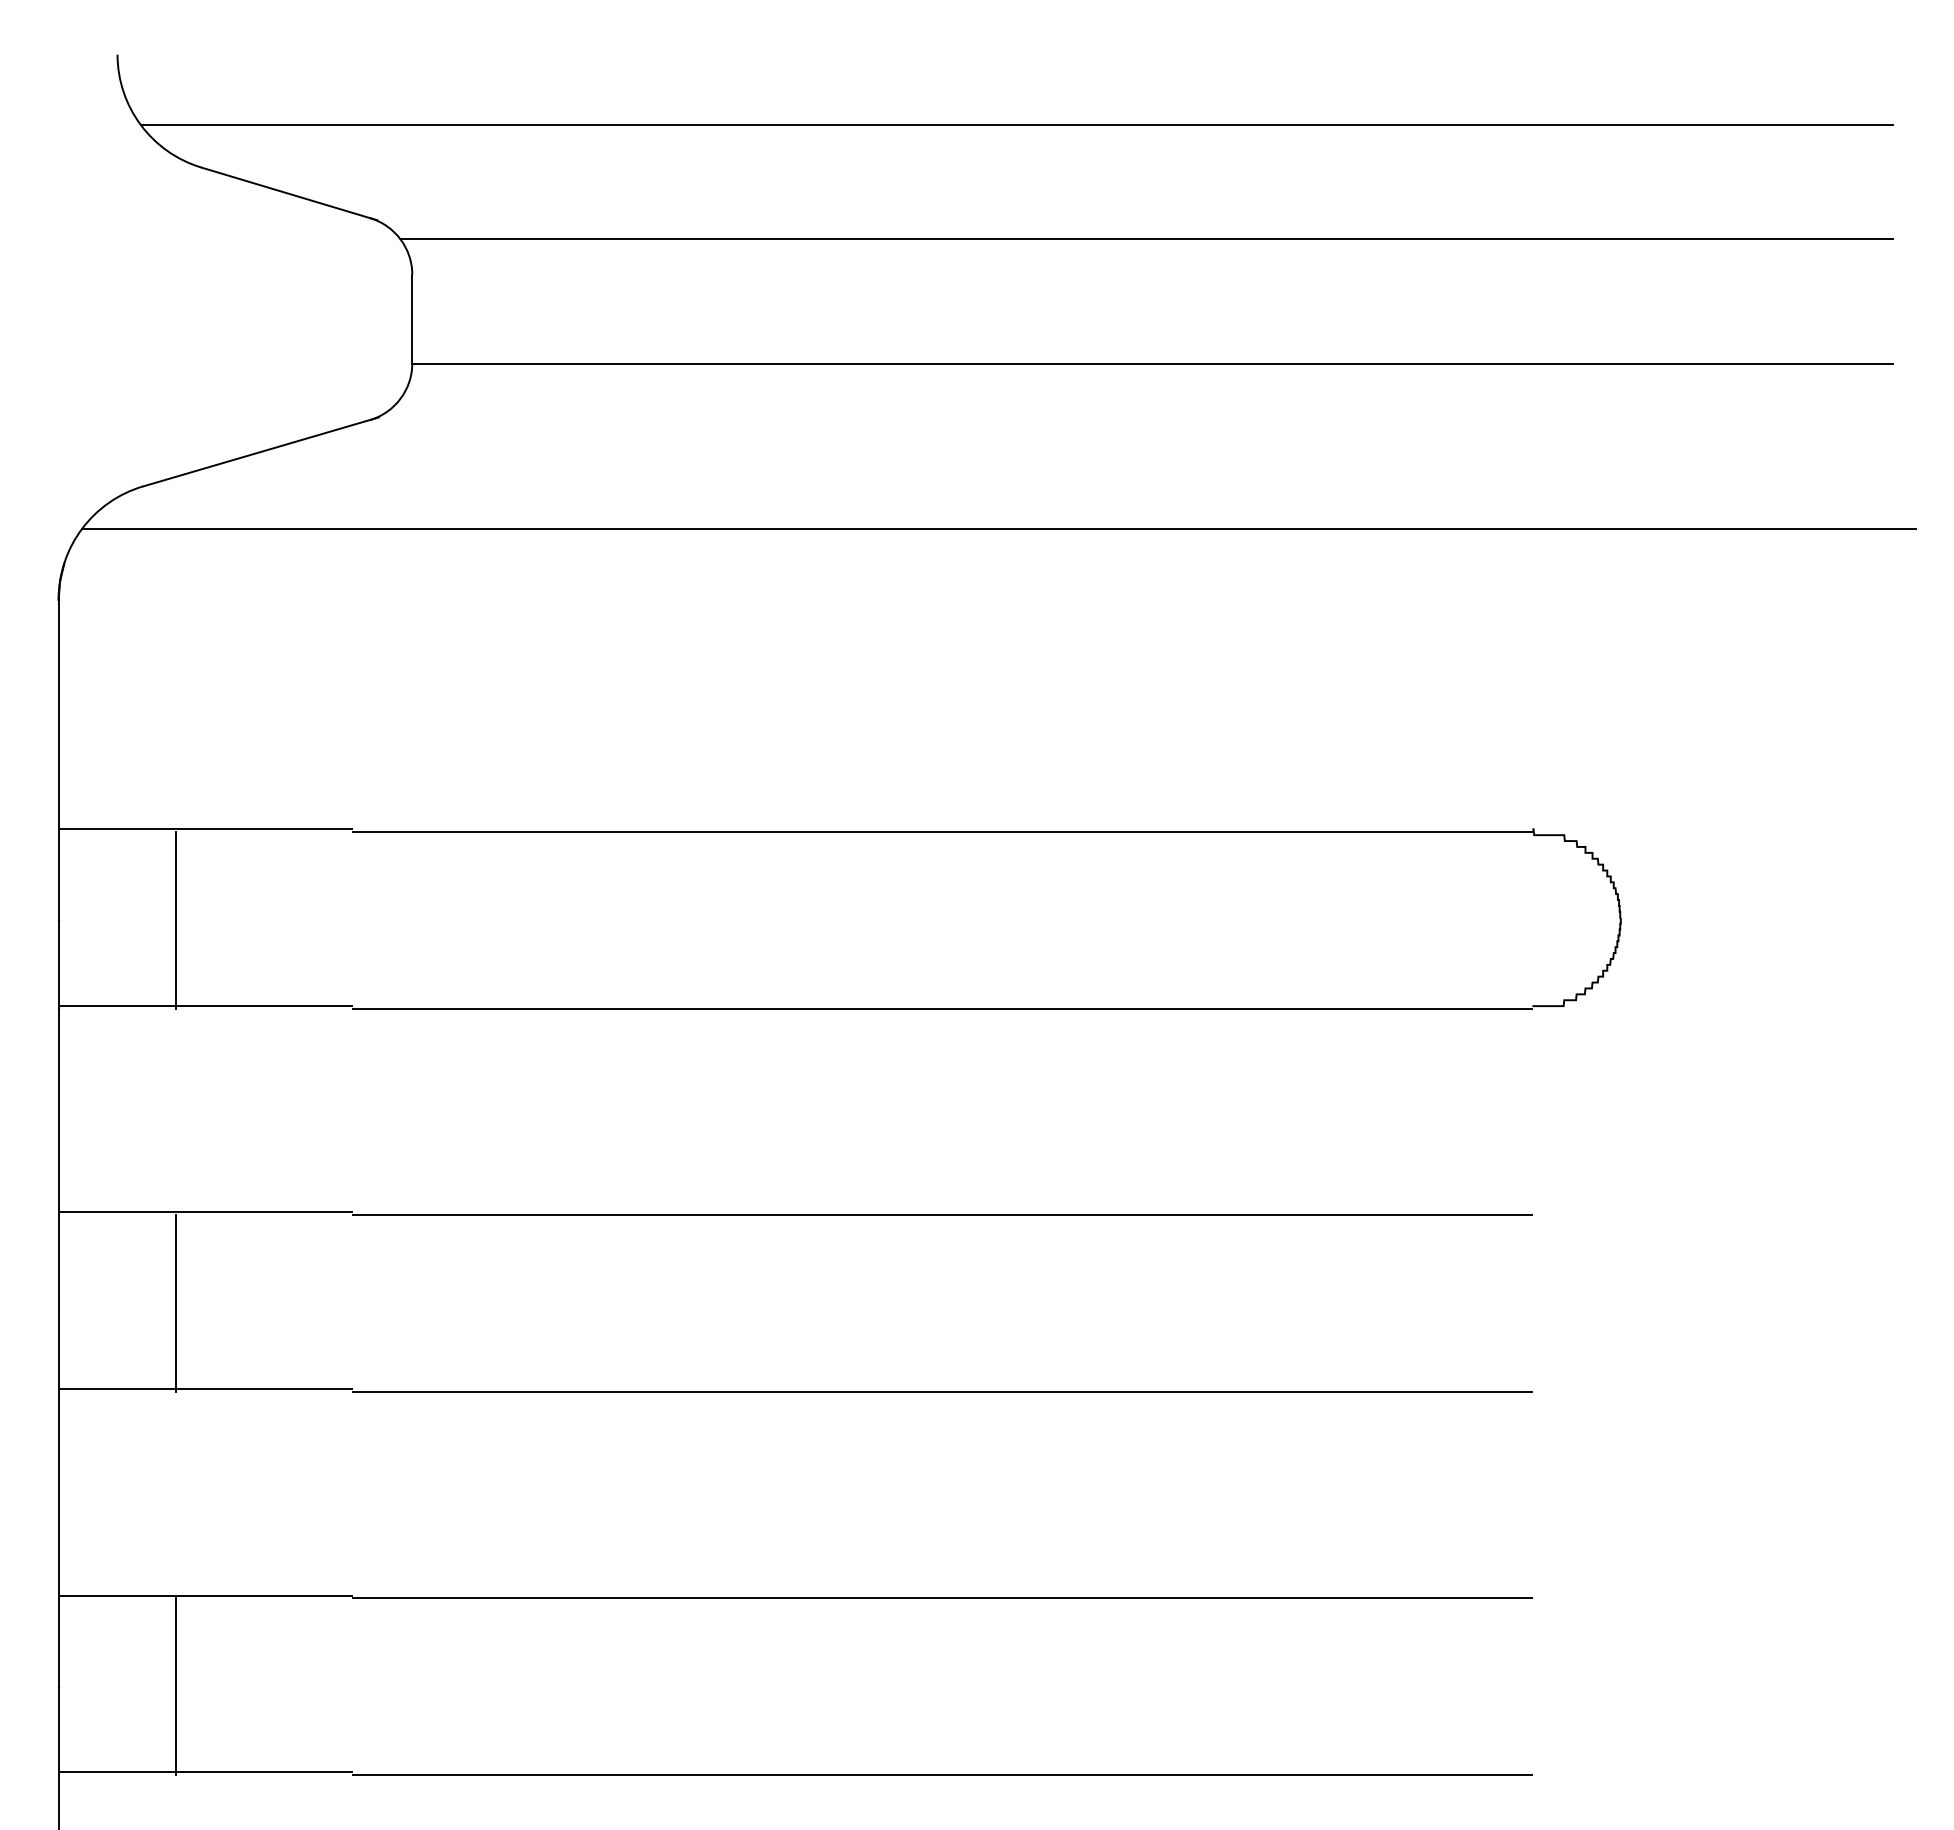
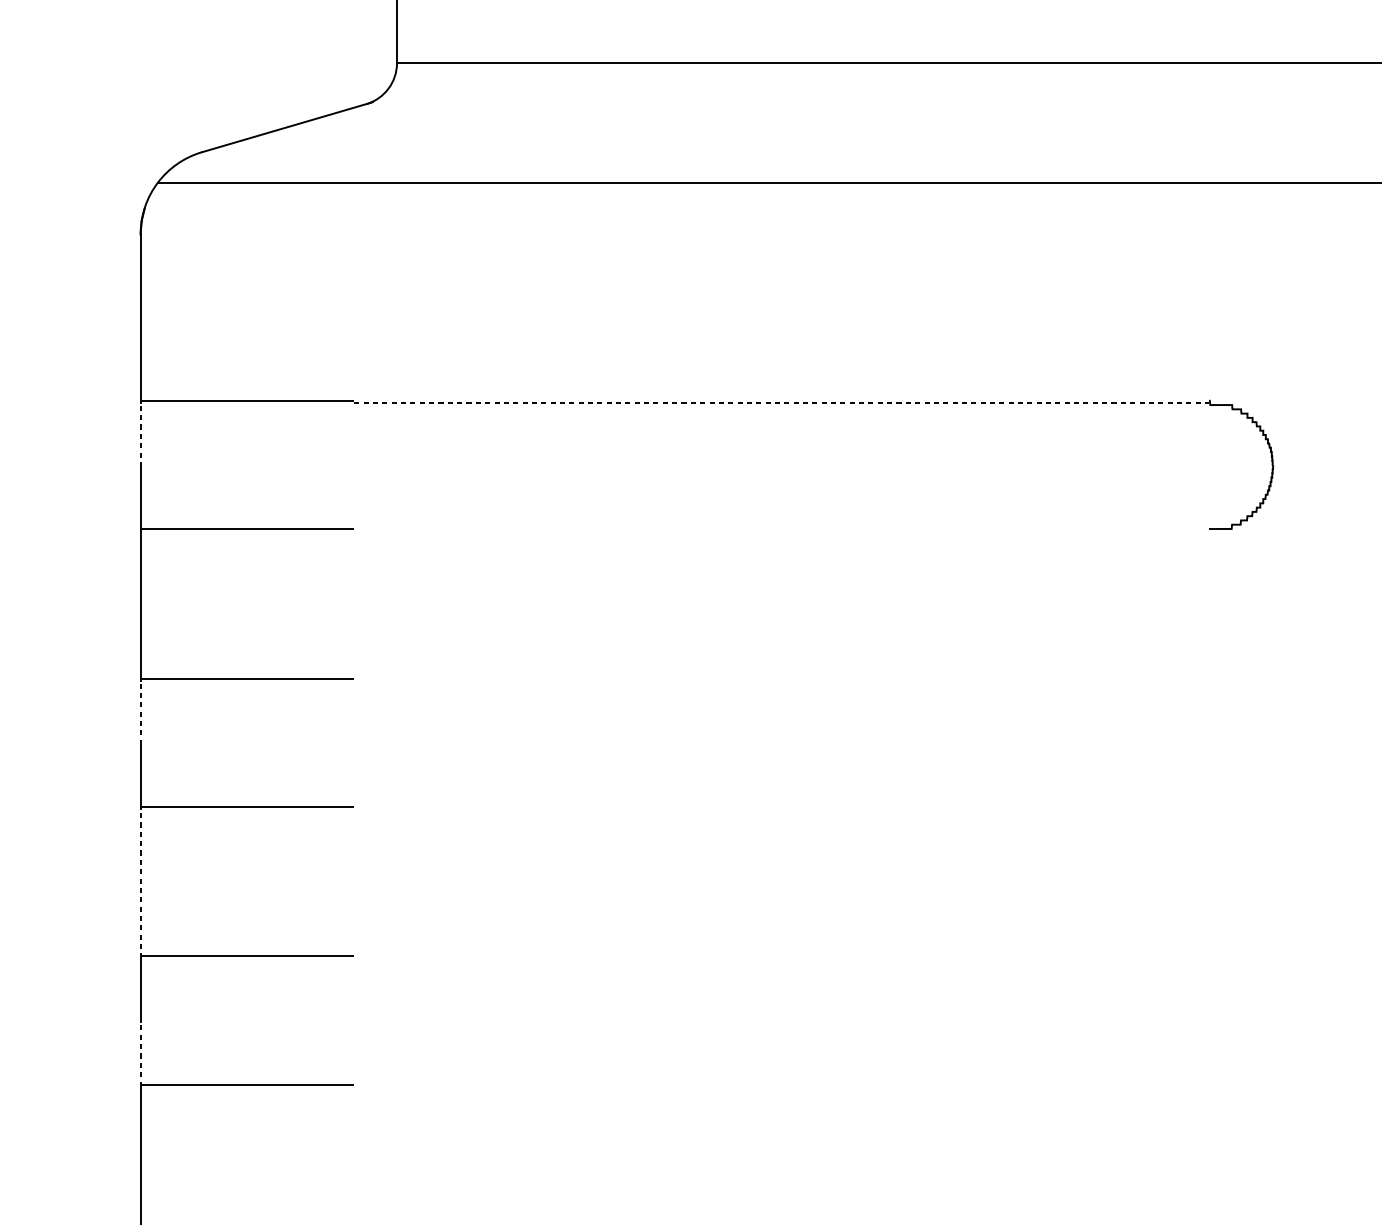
line: (942, 832) -> (781, 403), solid -> dashed
line: (58, 875) -> (140, 434), solid -> dashed
line: (176, 920) -> (226, 466), removed
line: (942, 1008) -> (781, 530), removed
line: (942, 1215) -> (781, 680), removed
line: (58, 1259) -> (140, 712), solid -> dashed
line: (176, 1303) -> (226, 744), removed
line: (942, 1392) -> (781, 809), removed
line: (58, 1494) -> (140, 883), solid -> dashed
line: (942, 1598) -> (781, 958), removed
line: (176, 1686) -> (226, 1022), removed
line: (58, 1730) -> (140, 1054), solid -> dashed
line: (942, 1775) -> (781, 1086), removed

